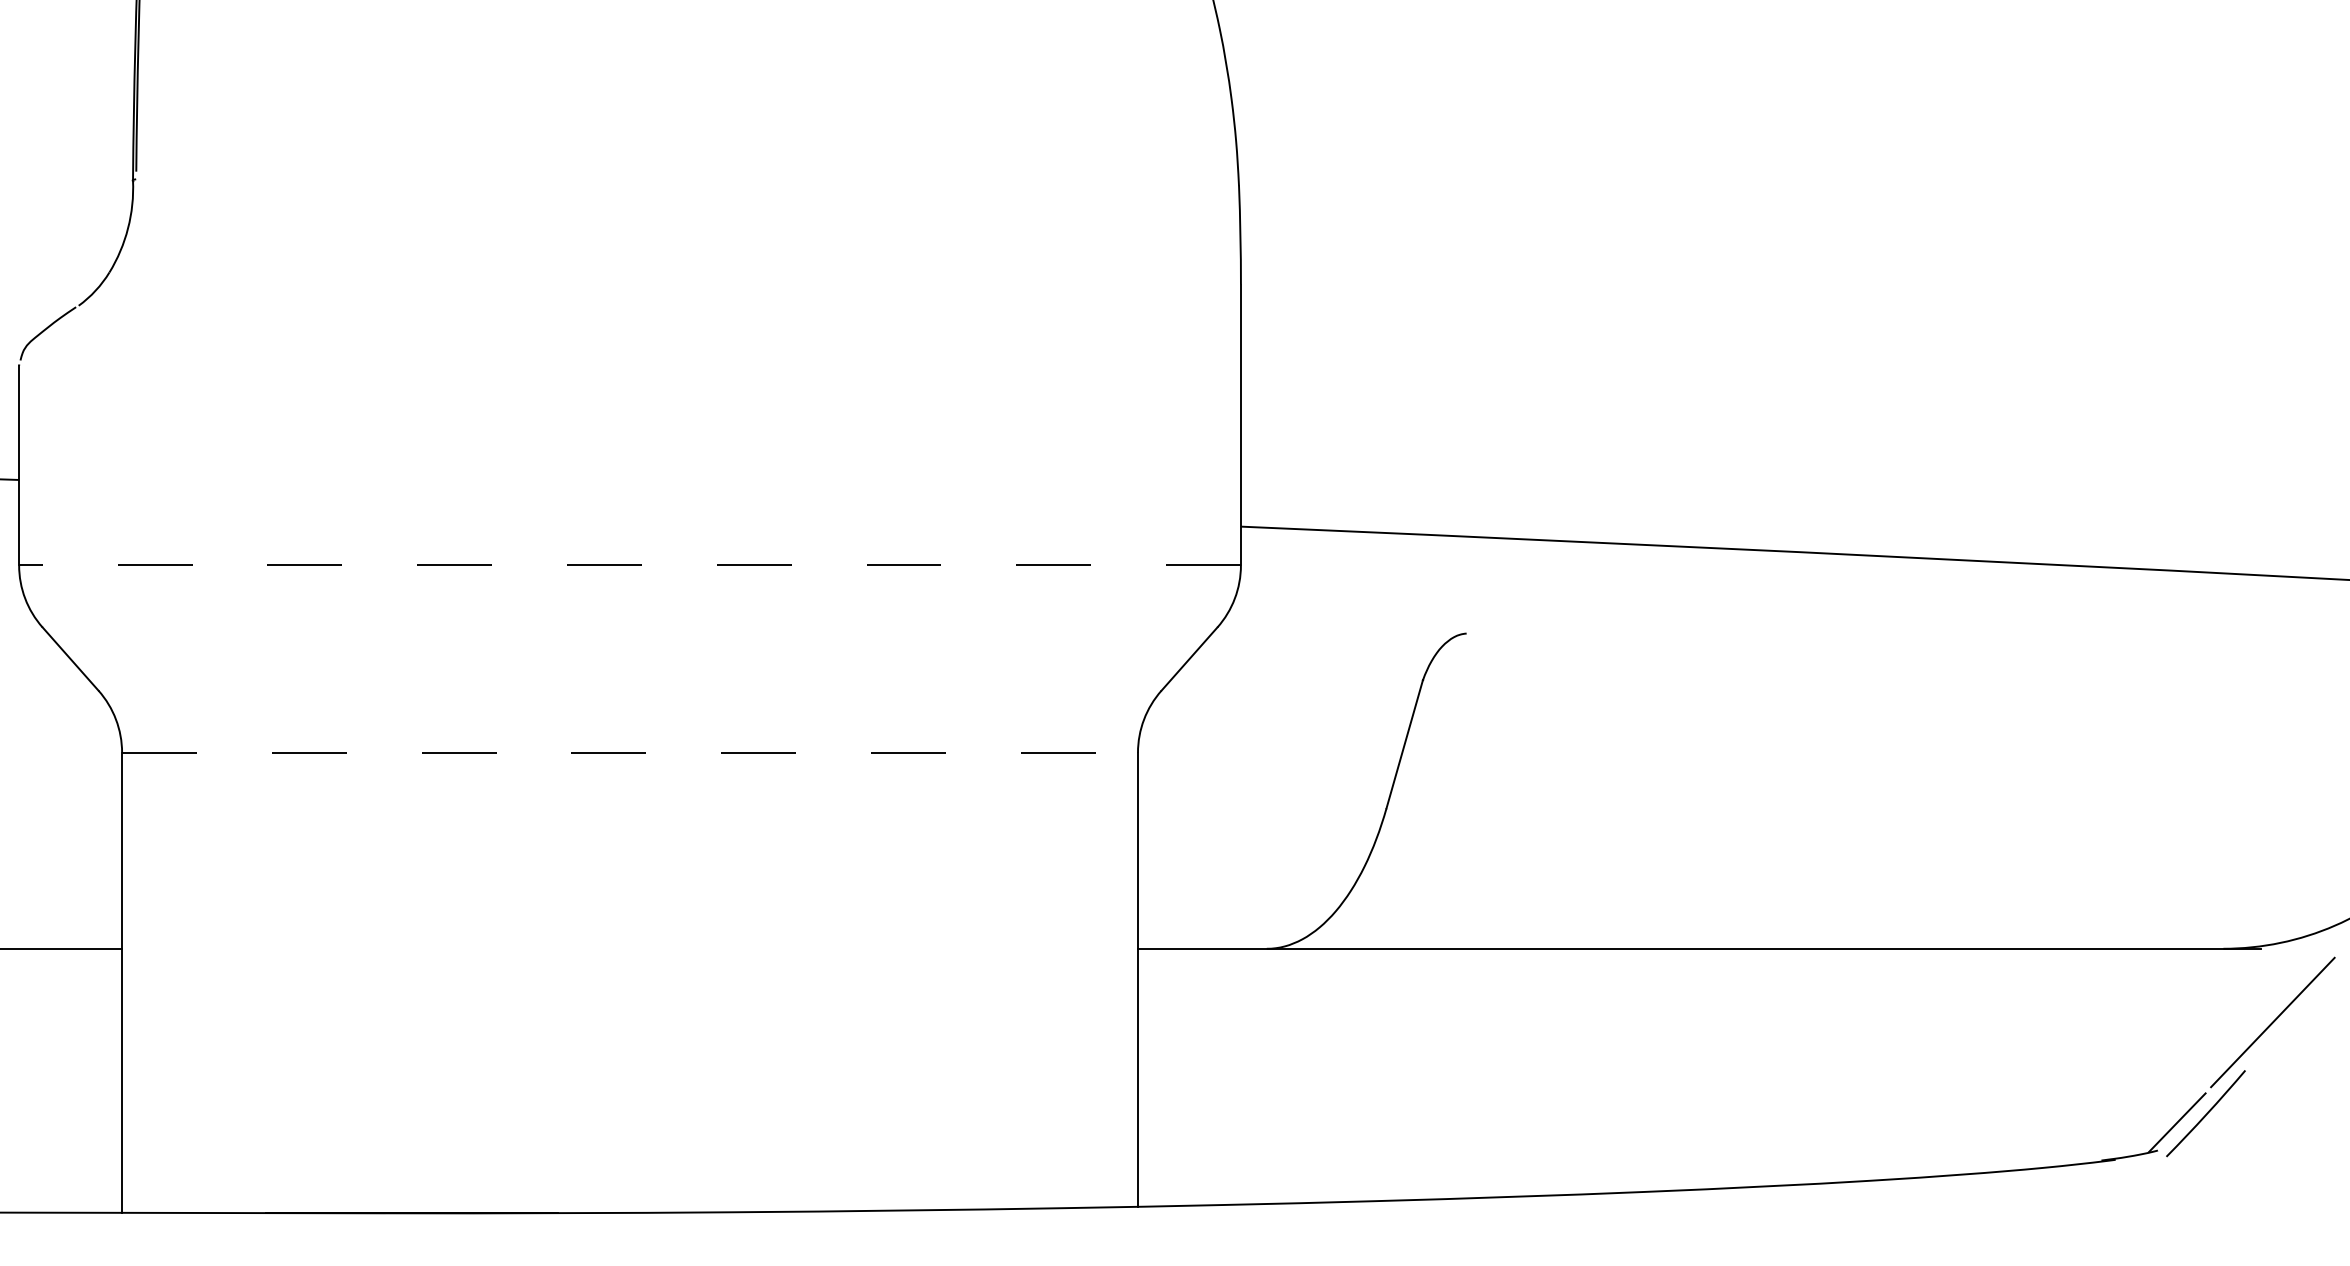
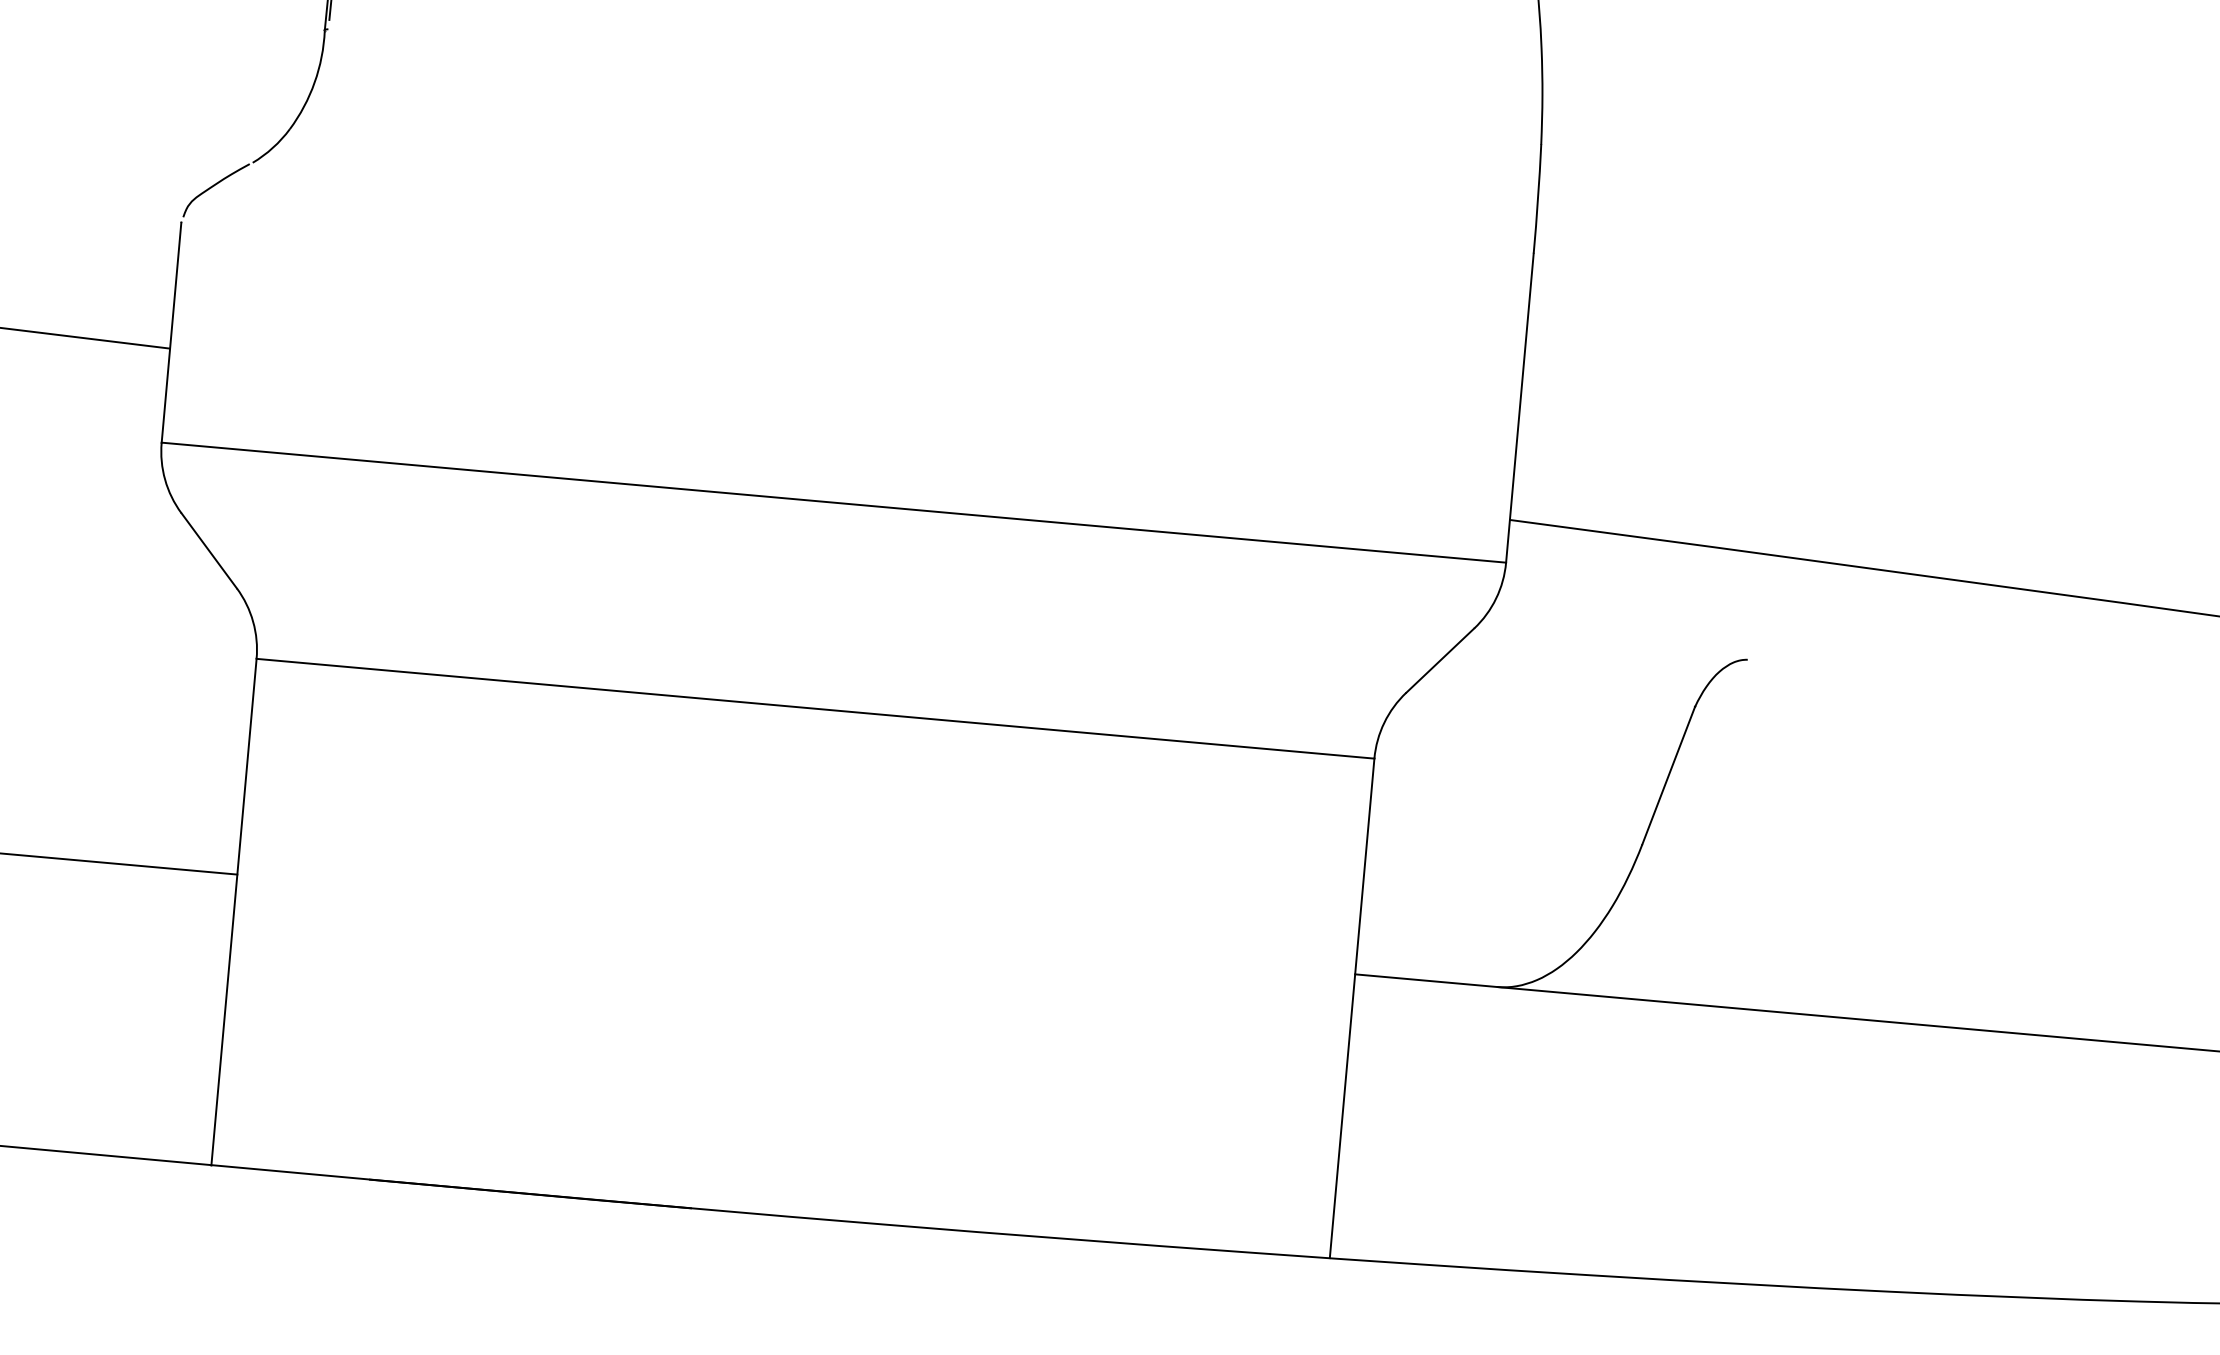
line: (630, 565) -> (834, 502), dashed -> solid
line: (630, 752) -> (816, 708), dashed -> solid

